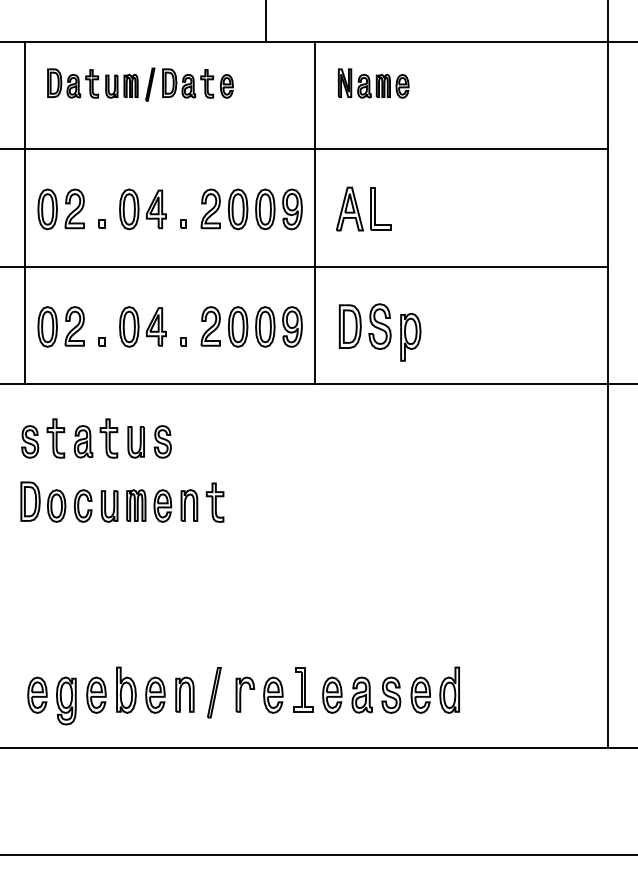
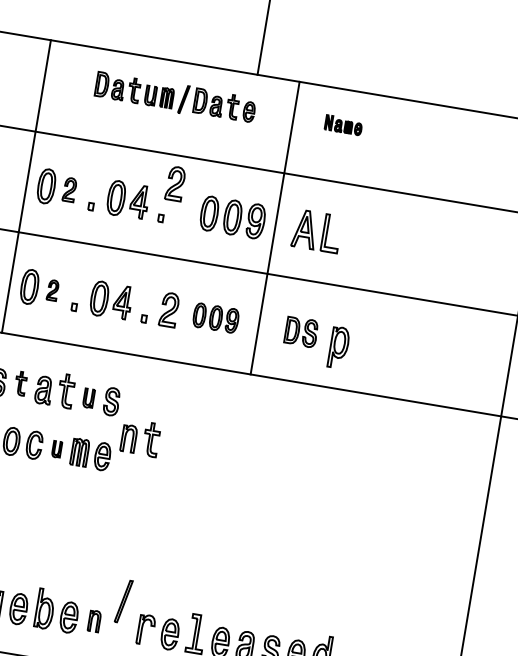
part: (373, 83) -> (343, 125), size x0.6
part: (140, 84) -> (175, 98), moved
part: (74, 208) -> (69, 189), size x0.7
part: (210, 208) -> (175, 183), moved
part: (74, 326) -> (52, 290), size x0.6
part: (265, 326) -> (216, 317), size x0.7
part: (364, 326) -> (300, 331), size x0.7
part: (55, 438) -> (20, 383), size x0.7
part: (135, 442) -> (88, 398), size x0.7
part: (202, 502) -> (140, 437), moved
part: (109, 506) -> (56, 449), size x0.6
part: (214, 692) -> (123, 601), moved
part: (184, 694) -> (94, 621), size x0.7

